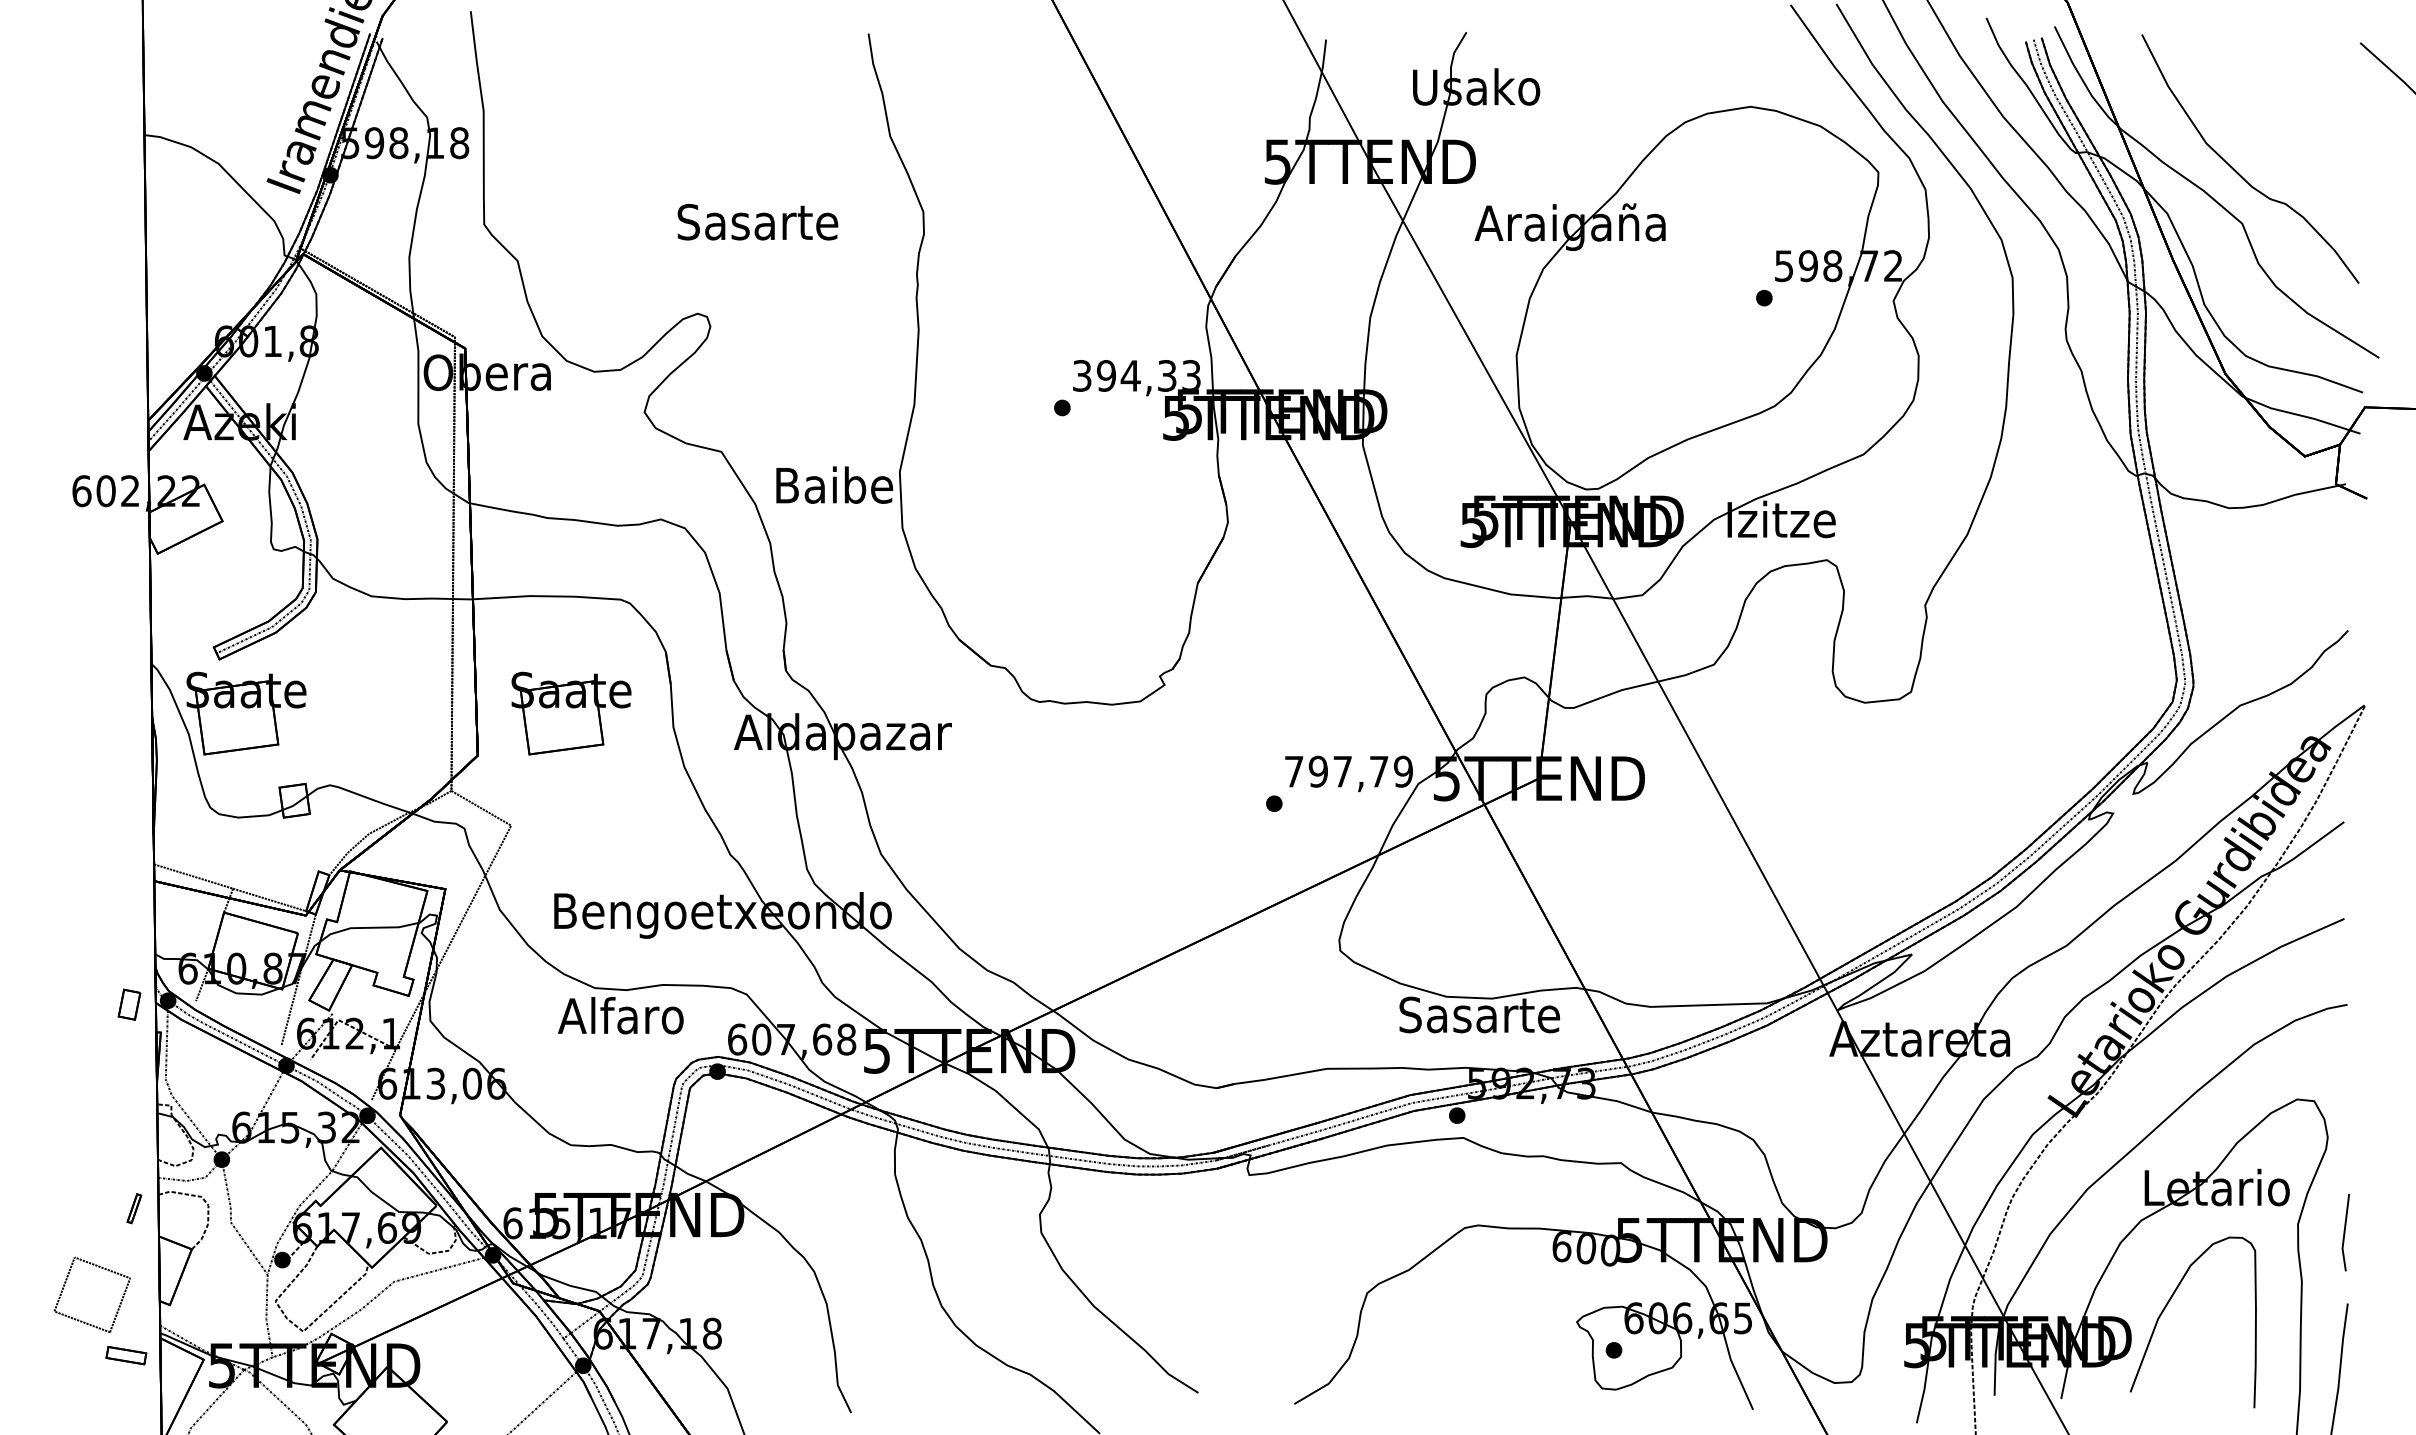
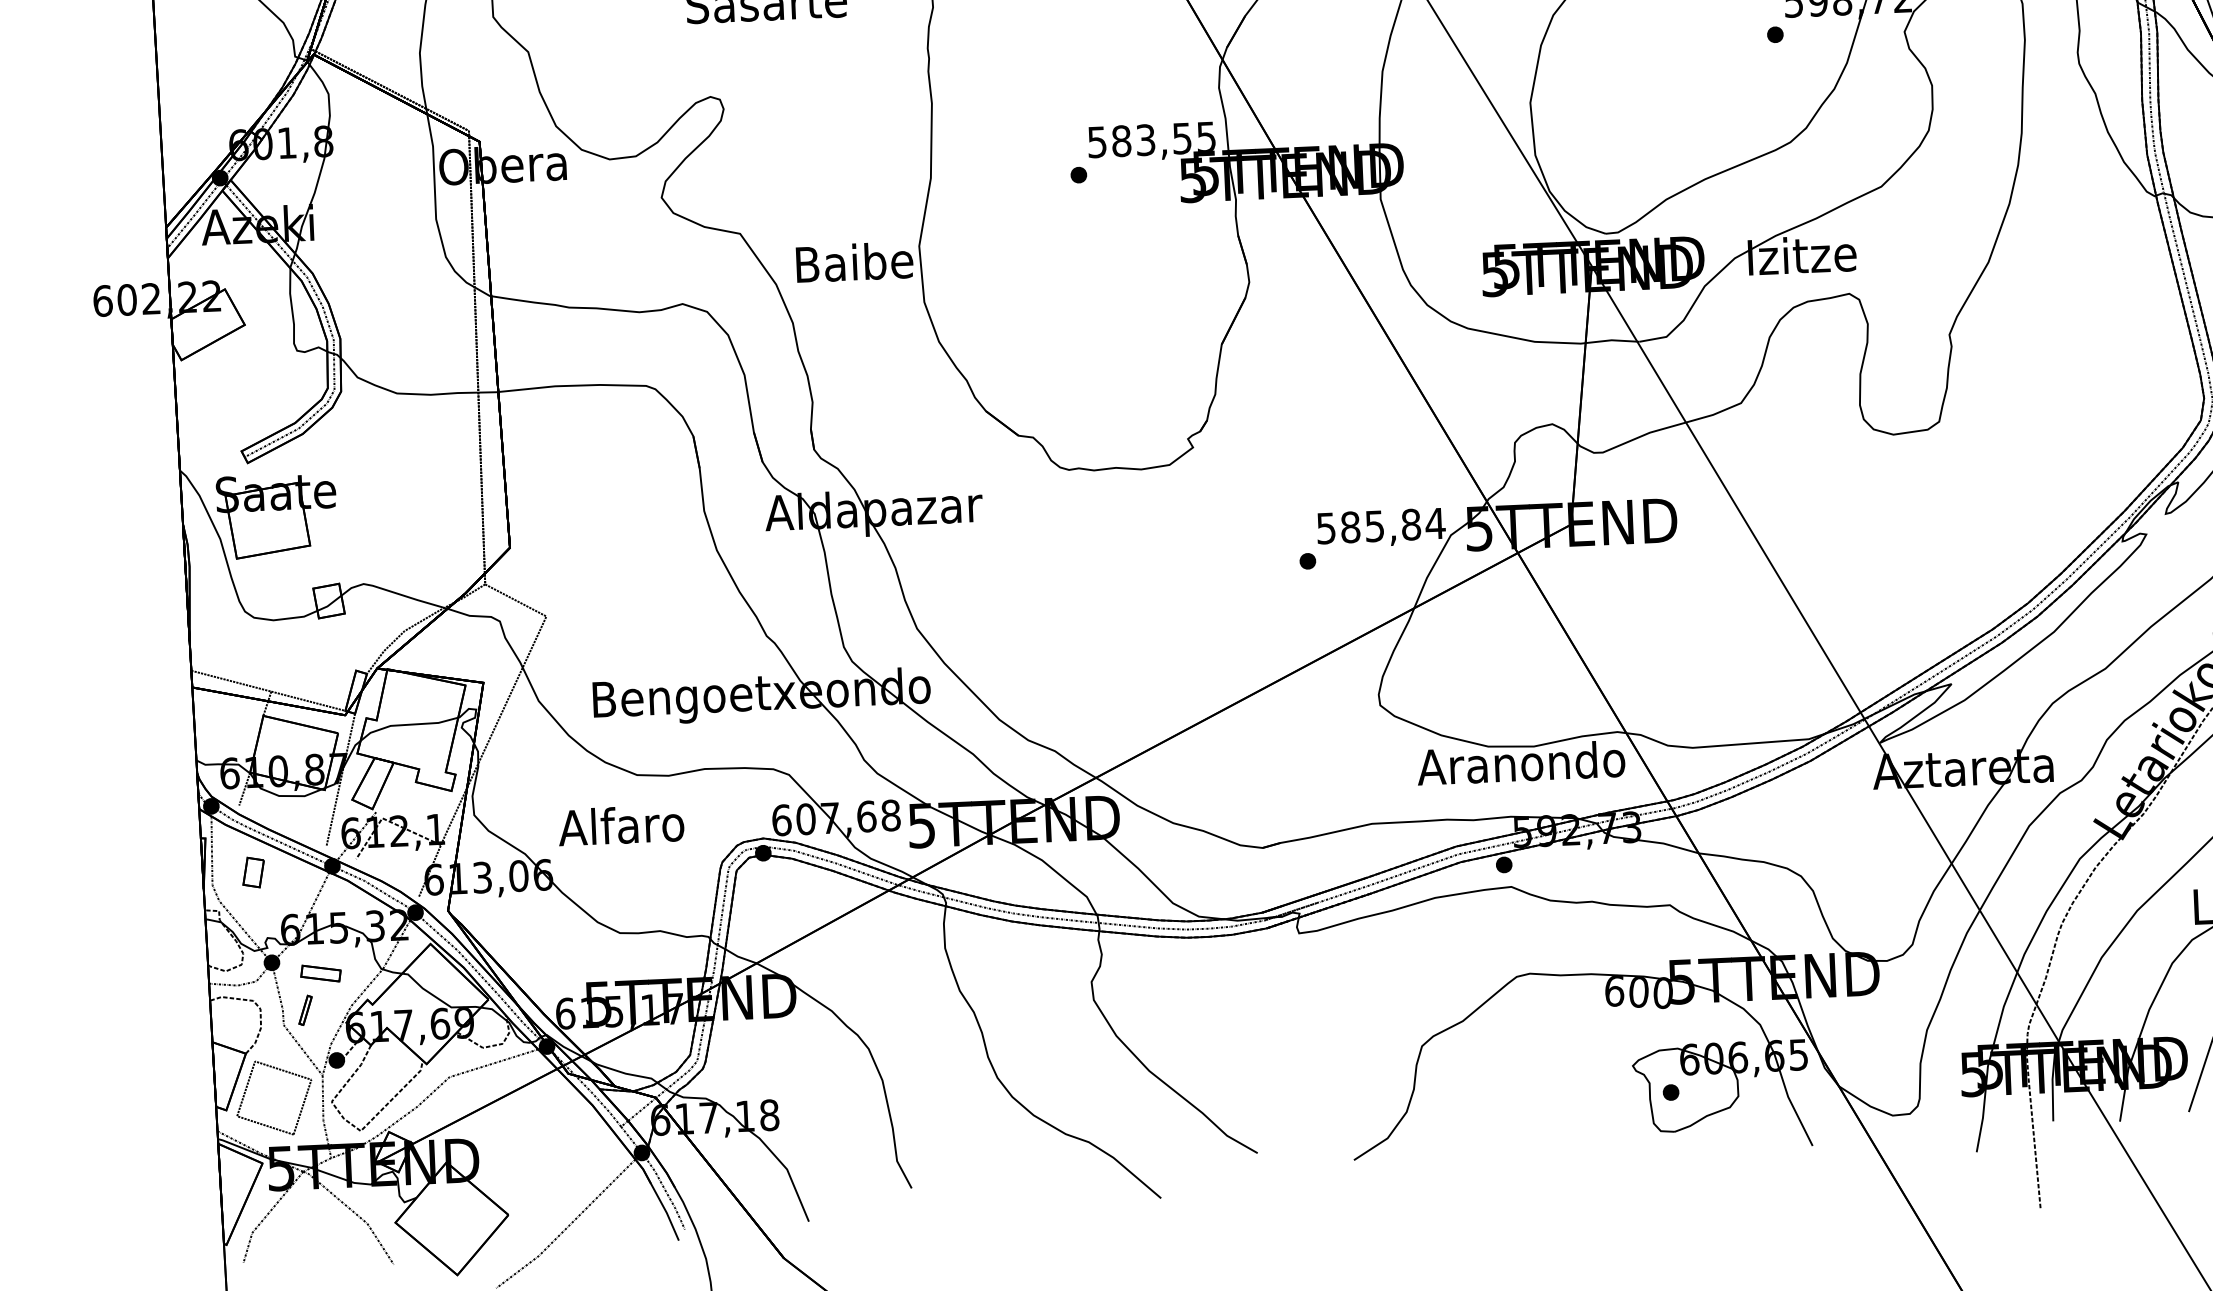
text: (1136, 375) -> (1151, 139), 394,33 -> 583,55
part: (571, 713) -> (601, 501), removed
text: (1349, 771) -> (1381, 525), 797,79 -> 585,84
part: (129, 1004) -> (253, 872), moved
text: (1478, 1014) -> (1521, 762), Sasarte -> Aranondo
text: (620, 1015) -> (620, 825), moved
part: (134, 1208) -> (305, 1010), moved
part: (91, 1294) -> (273, 1097), moved
part: (126, 1355) -> (321, 973), moved

